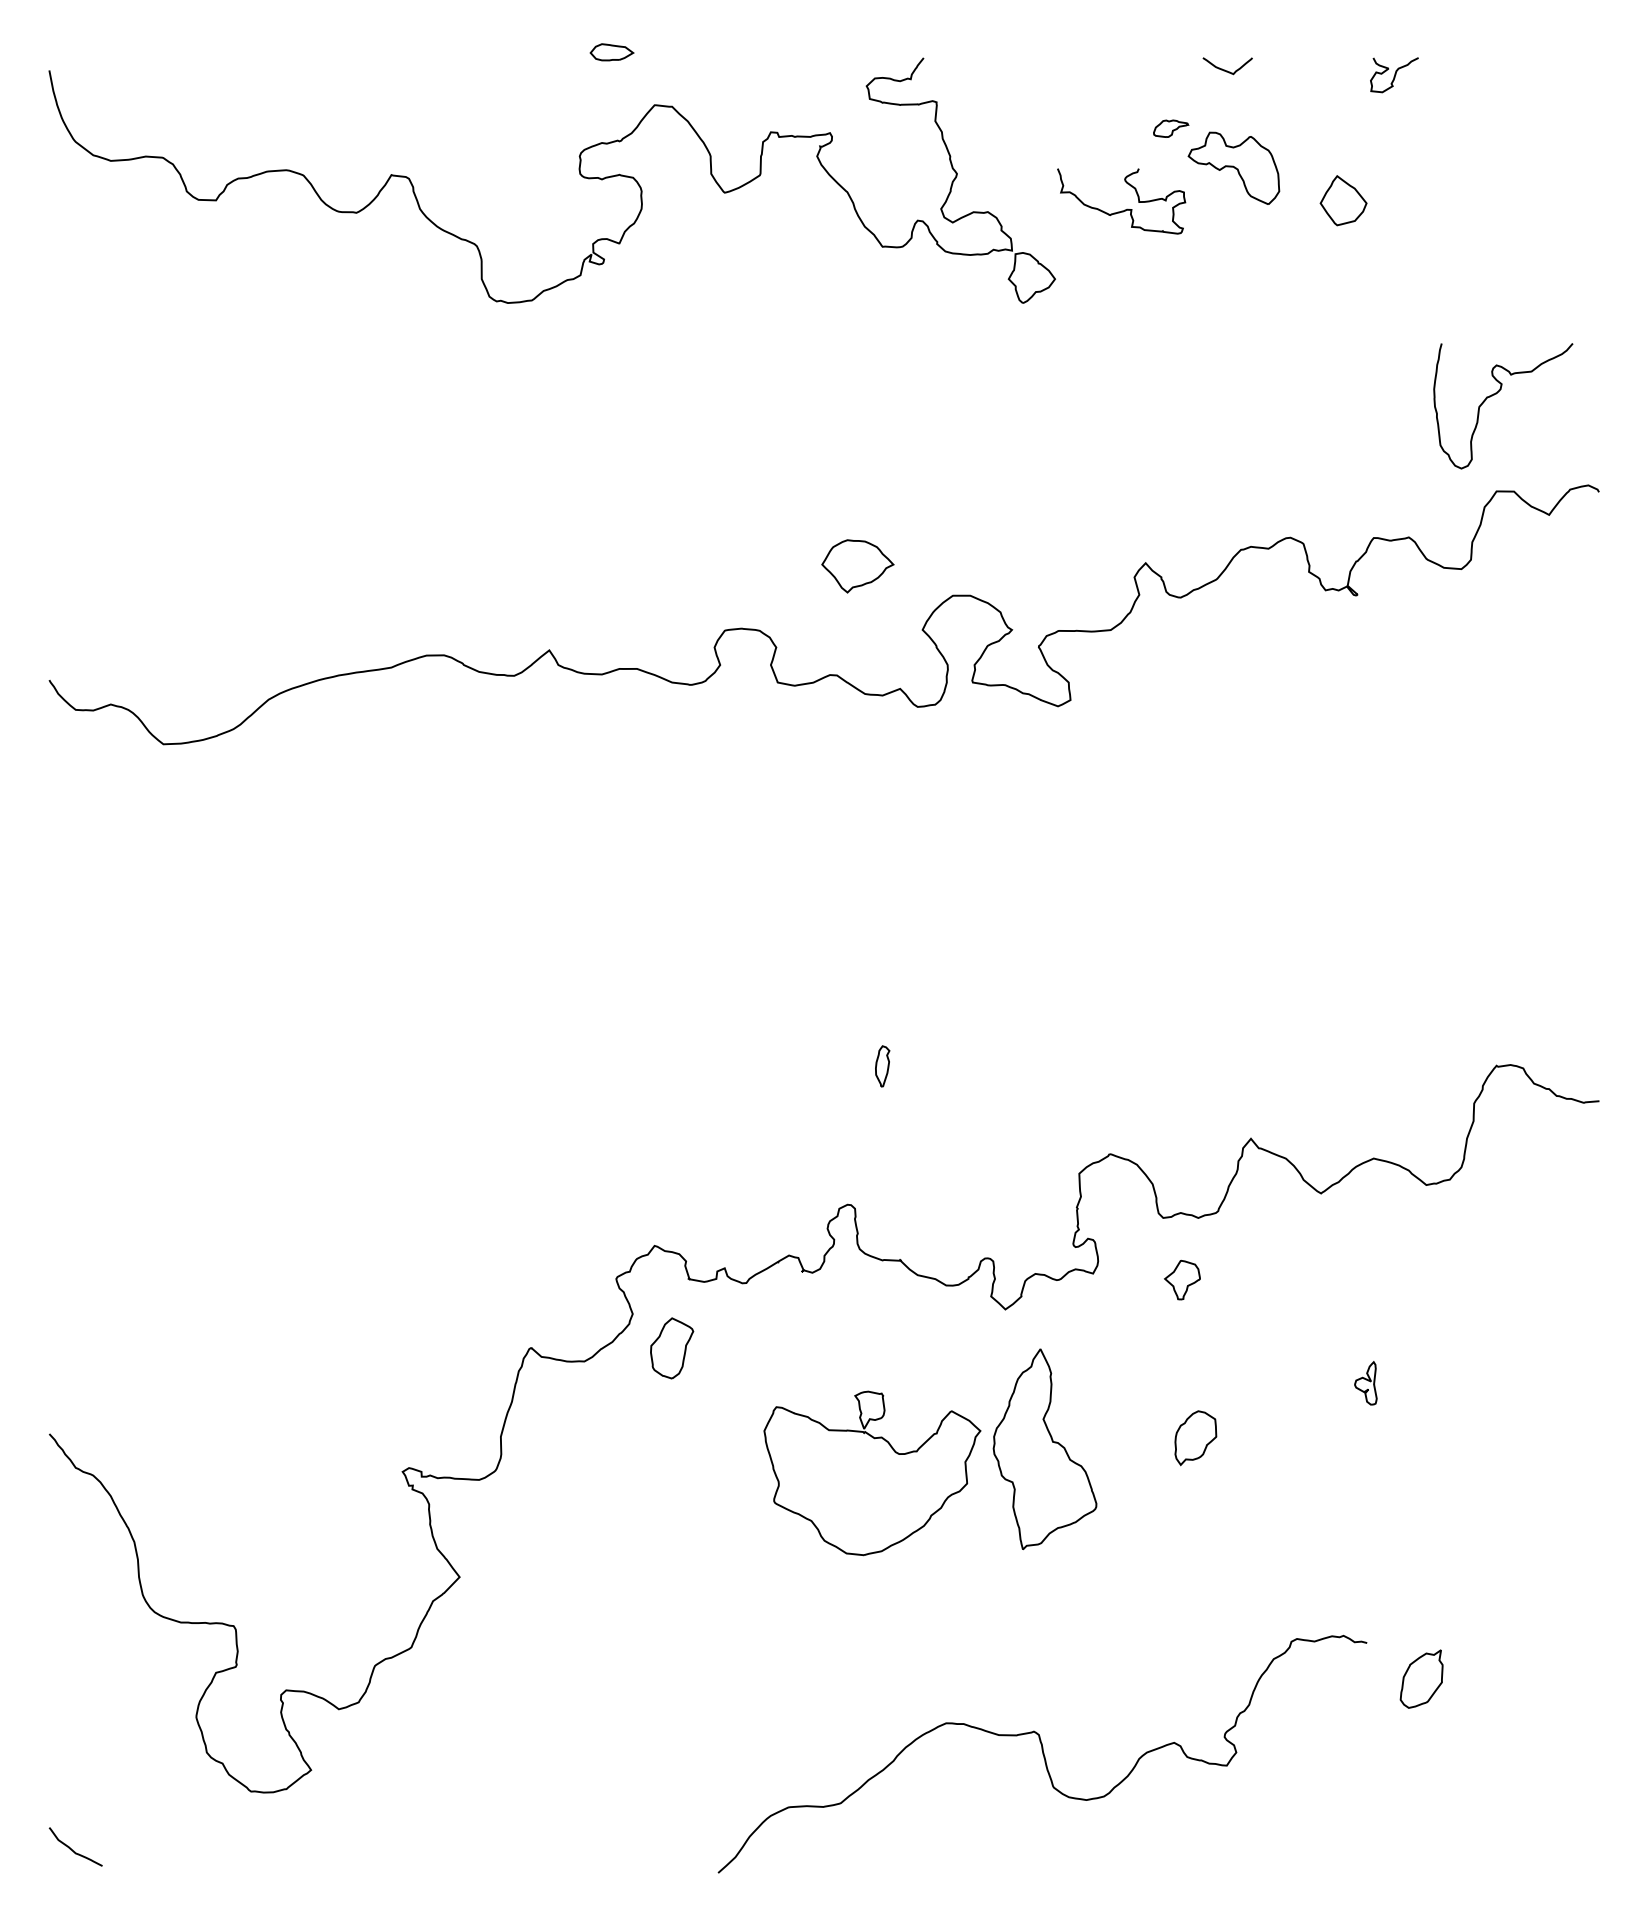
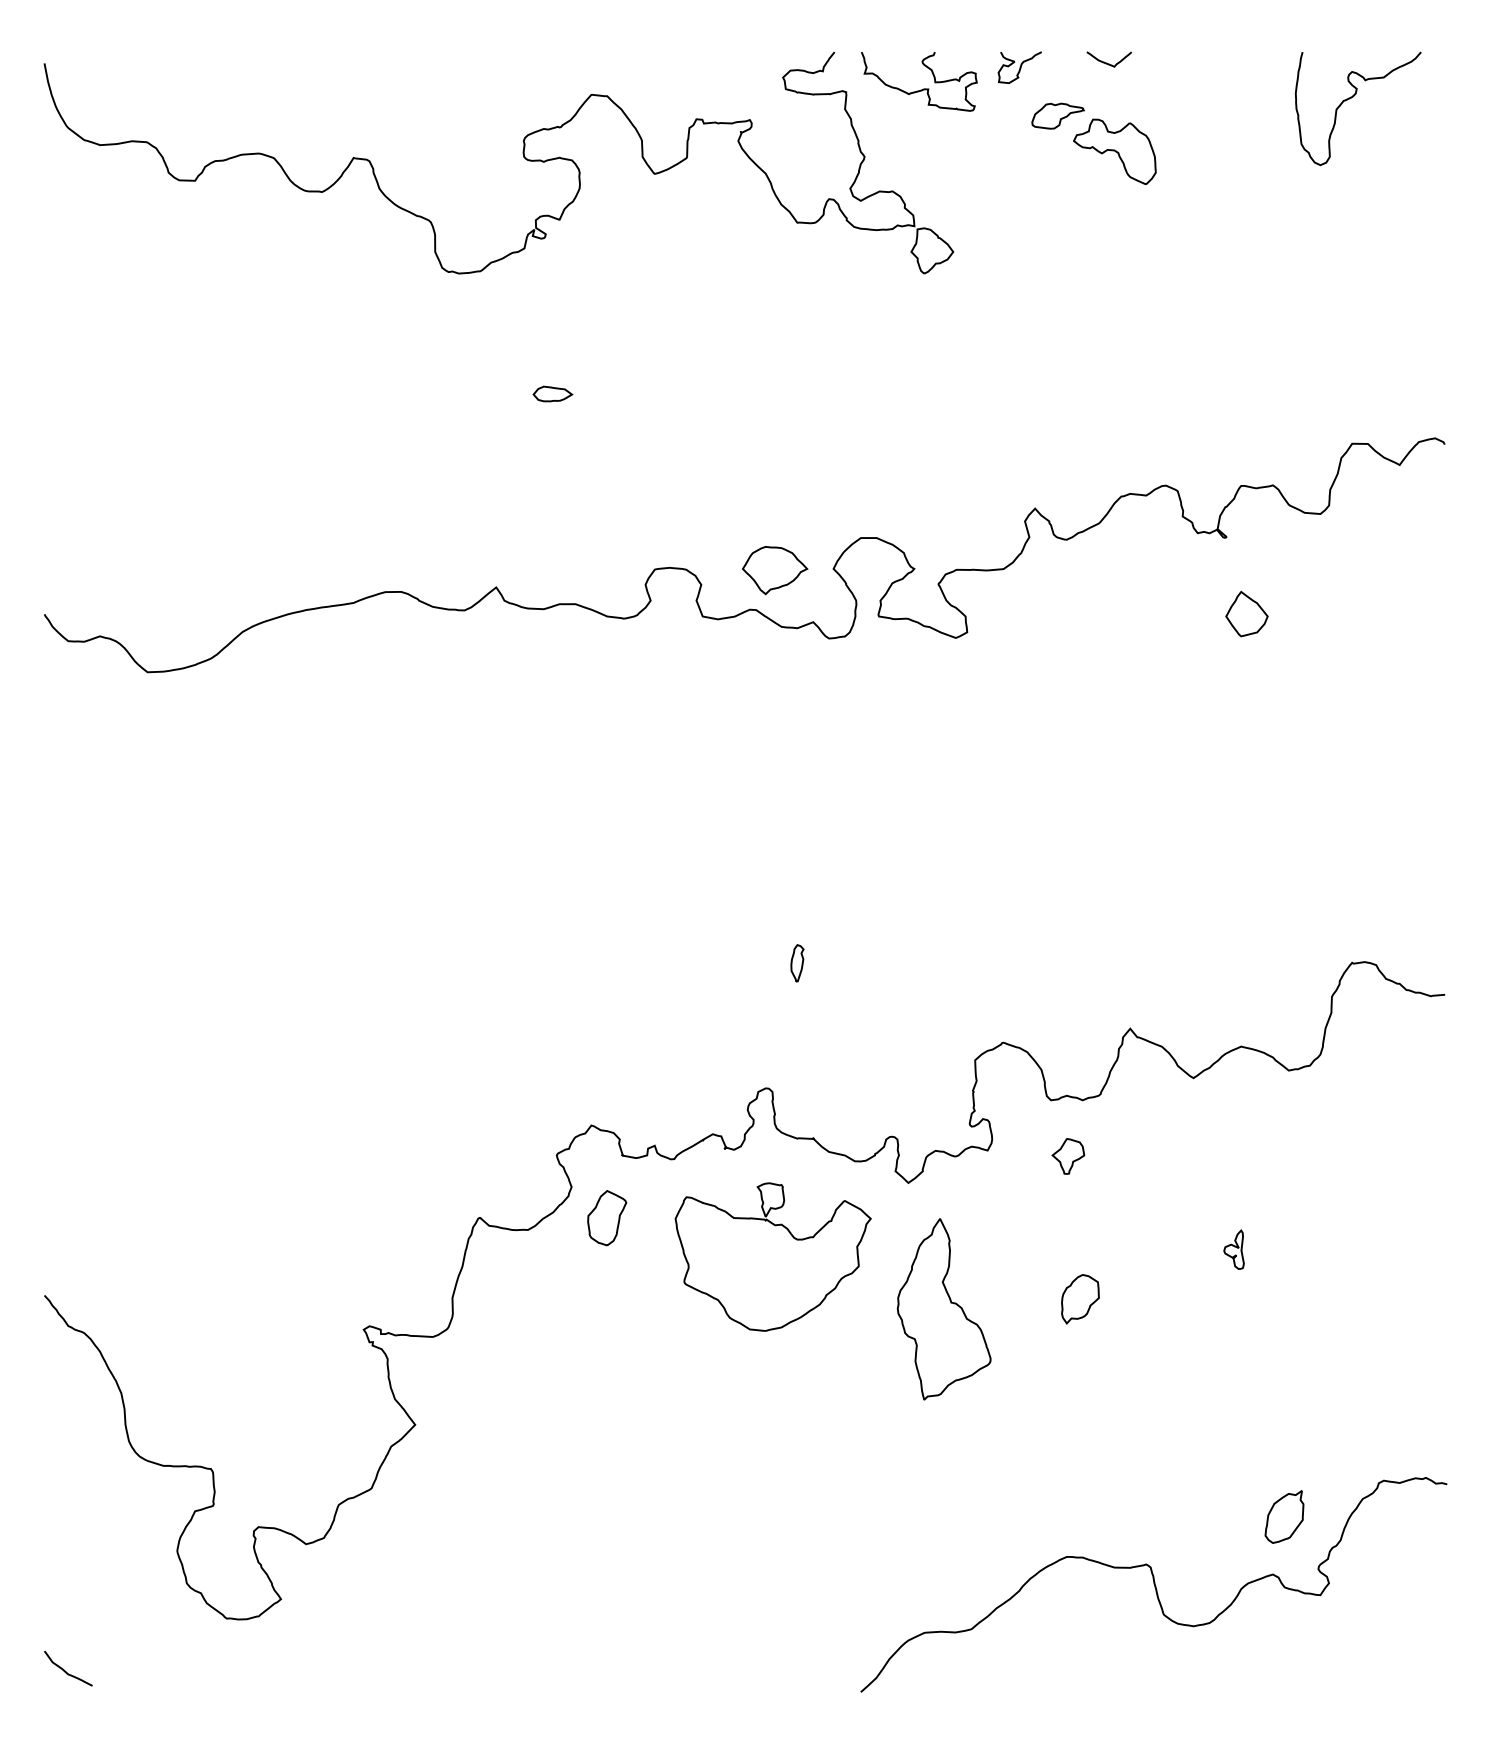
part: (611, 51) -> (552, 393), moved
curve: (1394, 74) -> (1019, 67), moved
part: (1170, 128) -> (1057, 115), size x1.67
part: (1343, 200) -> (1246, 613), moved
curve: (1126, 208) -> (923, 88), moved
curve: (1495, 394) -> (1351, 98), moved
part: (858, 566) -> (775, 570), moved
part: (871, 1472) -> (772, 1256), moved
curve: (1042, 1753) -> (1153, 1584), moved

